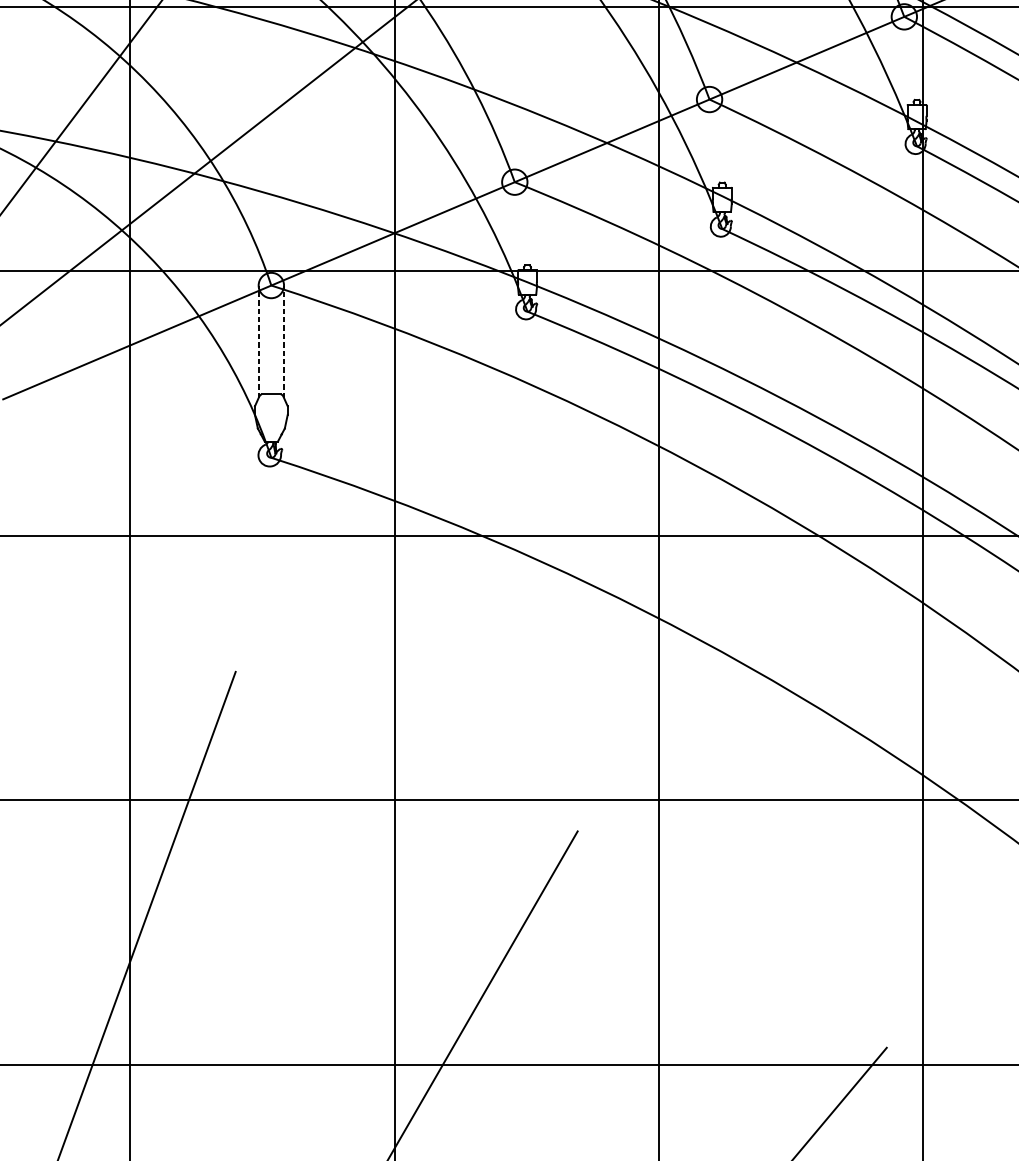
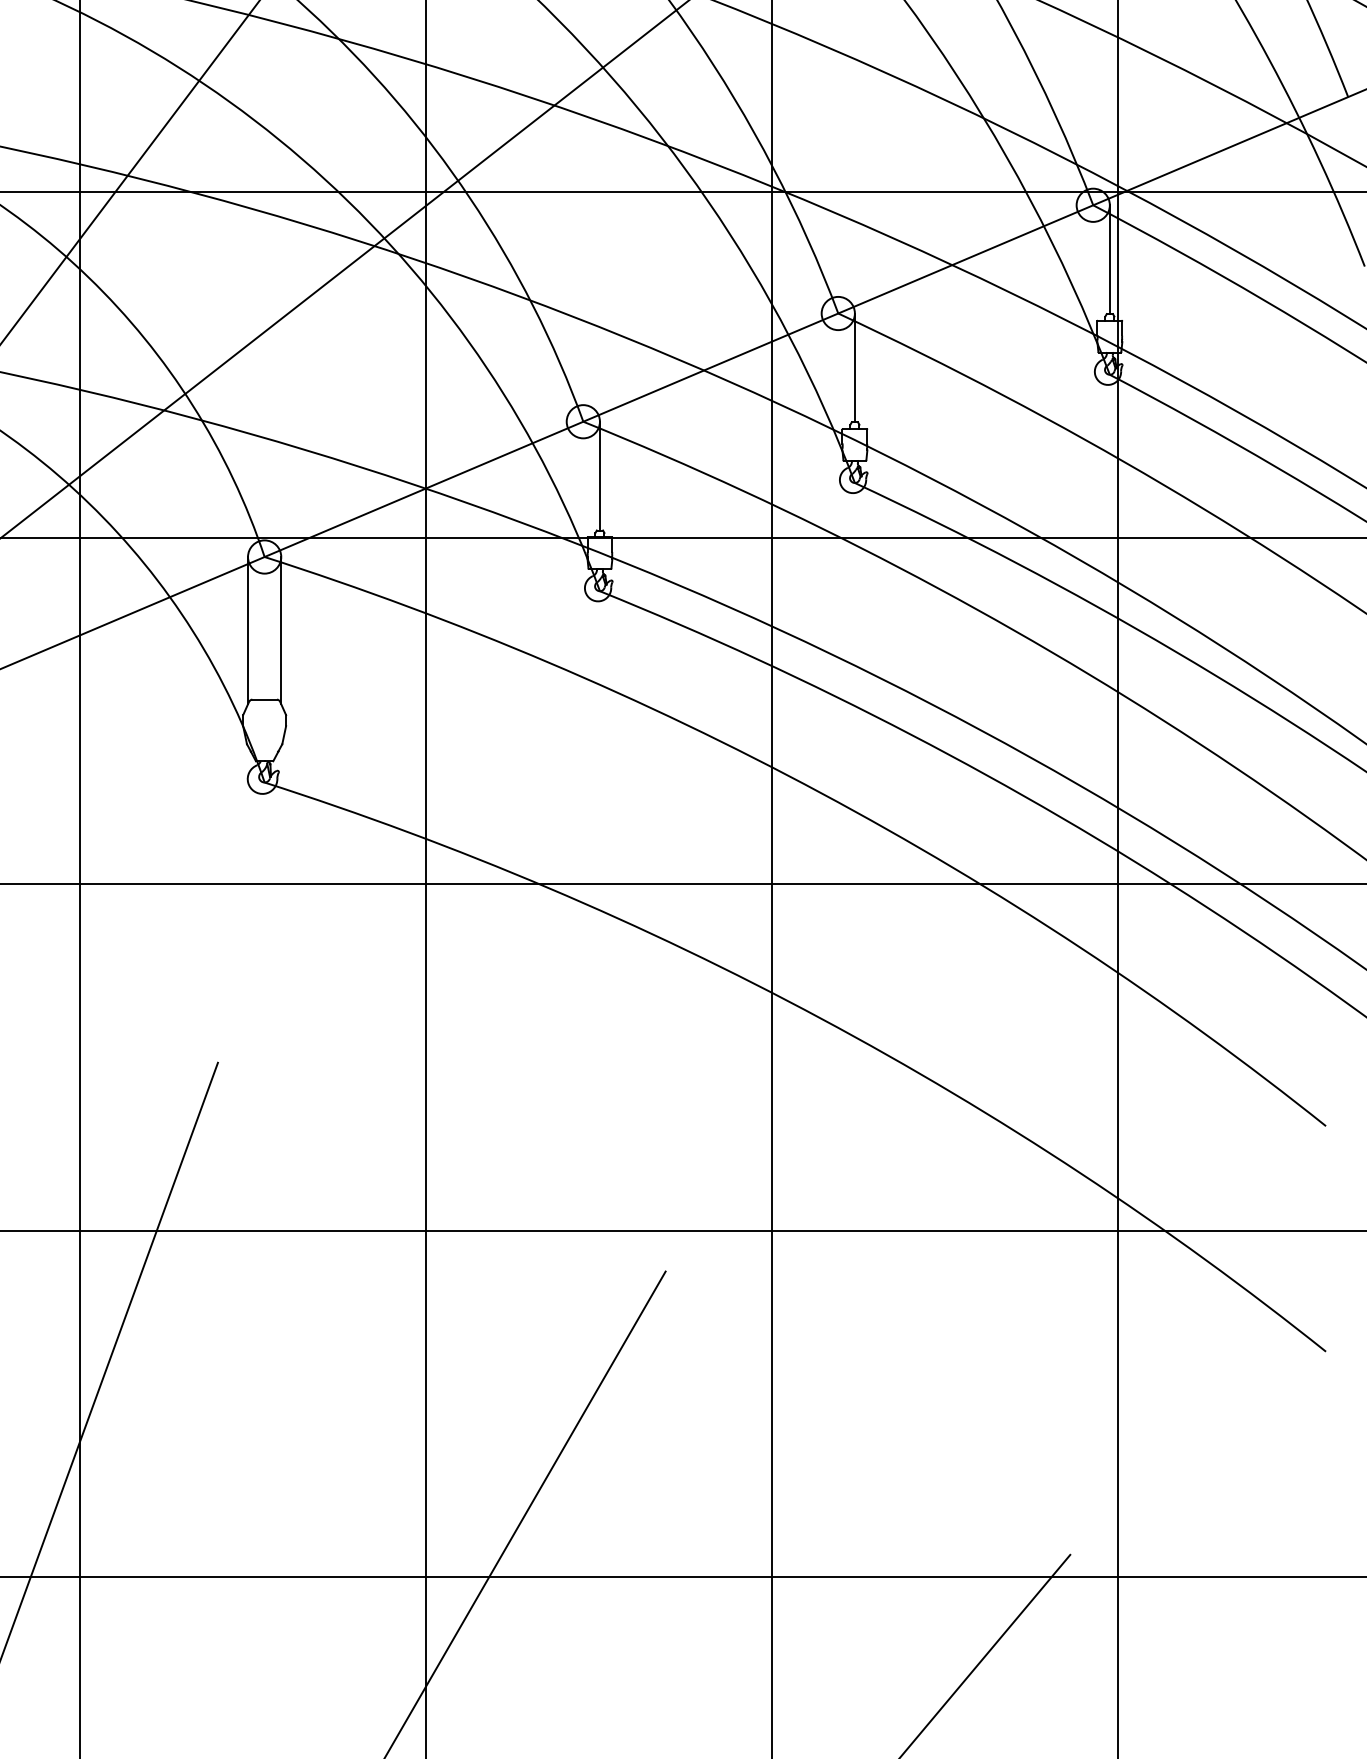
line: (916, 58) -> (1109, 259), added
line: (721, 140) -> (854, 367), added
line: (527, 223) -> (599, 475), added
line: (259, 341) -> (248, 630), dashed -> solid
line: (284, 341) -> (281, 630), dashed -> solid

